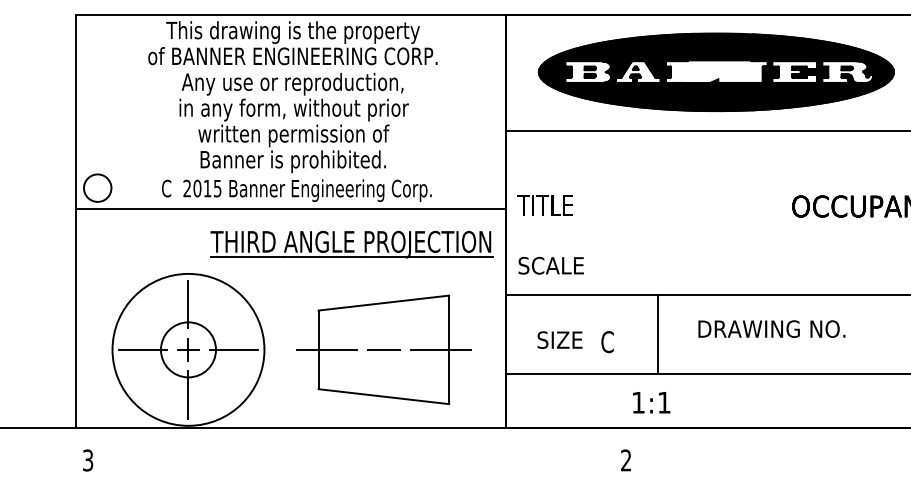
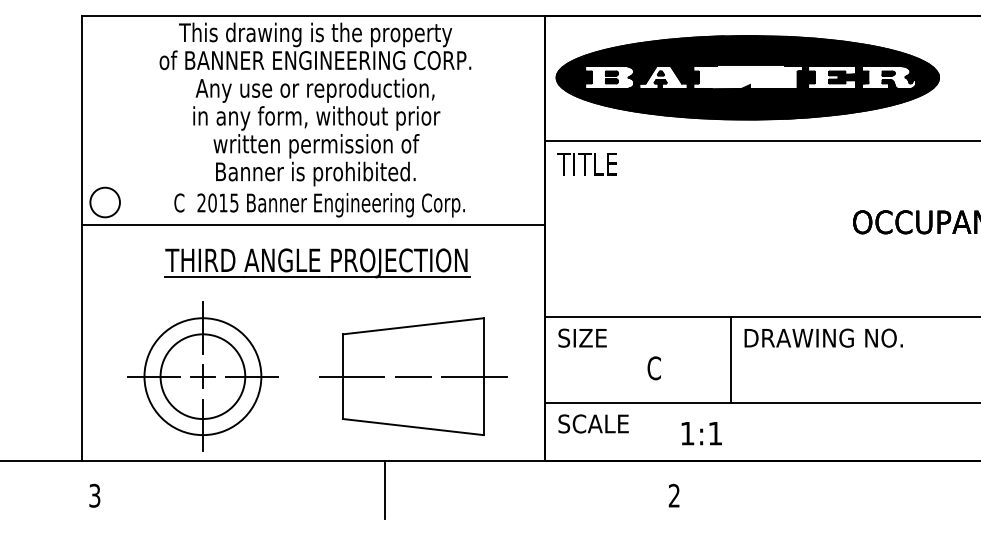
part: (715, 72) -> (746, 77), moved
text: (544, 205) -> (586, 164), moved
part: (351, 244) -> (317, 263), moved
text: (550, 265) -> (592, 423), moved
text: (771, 328) -> (823, 337), moved
line: (657, 334) -> (730, 360), moved
text: (559, 339) -> (582, 337), moved
circle: (188, 349) -> (202, 376), size x0.71
circle: (188, 349) -> (202, 376), size x1.43
line: (357, 455) -> (384, 490), added

